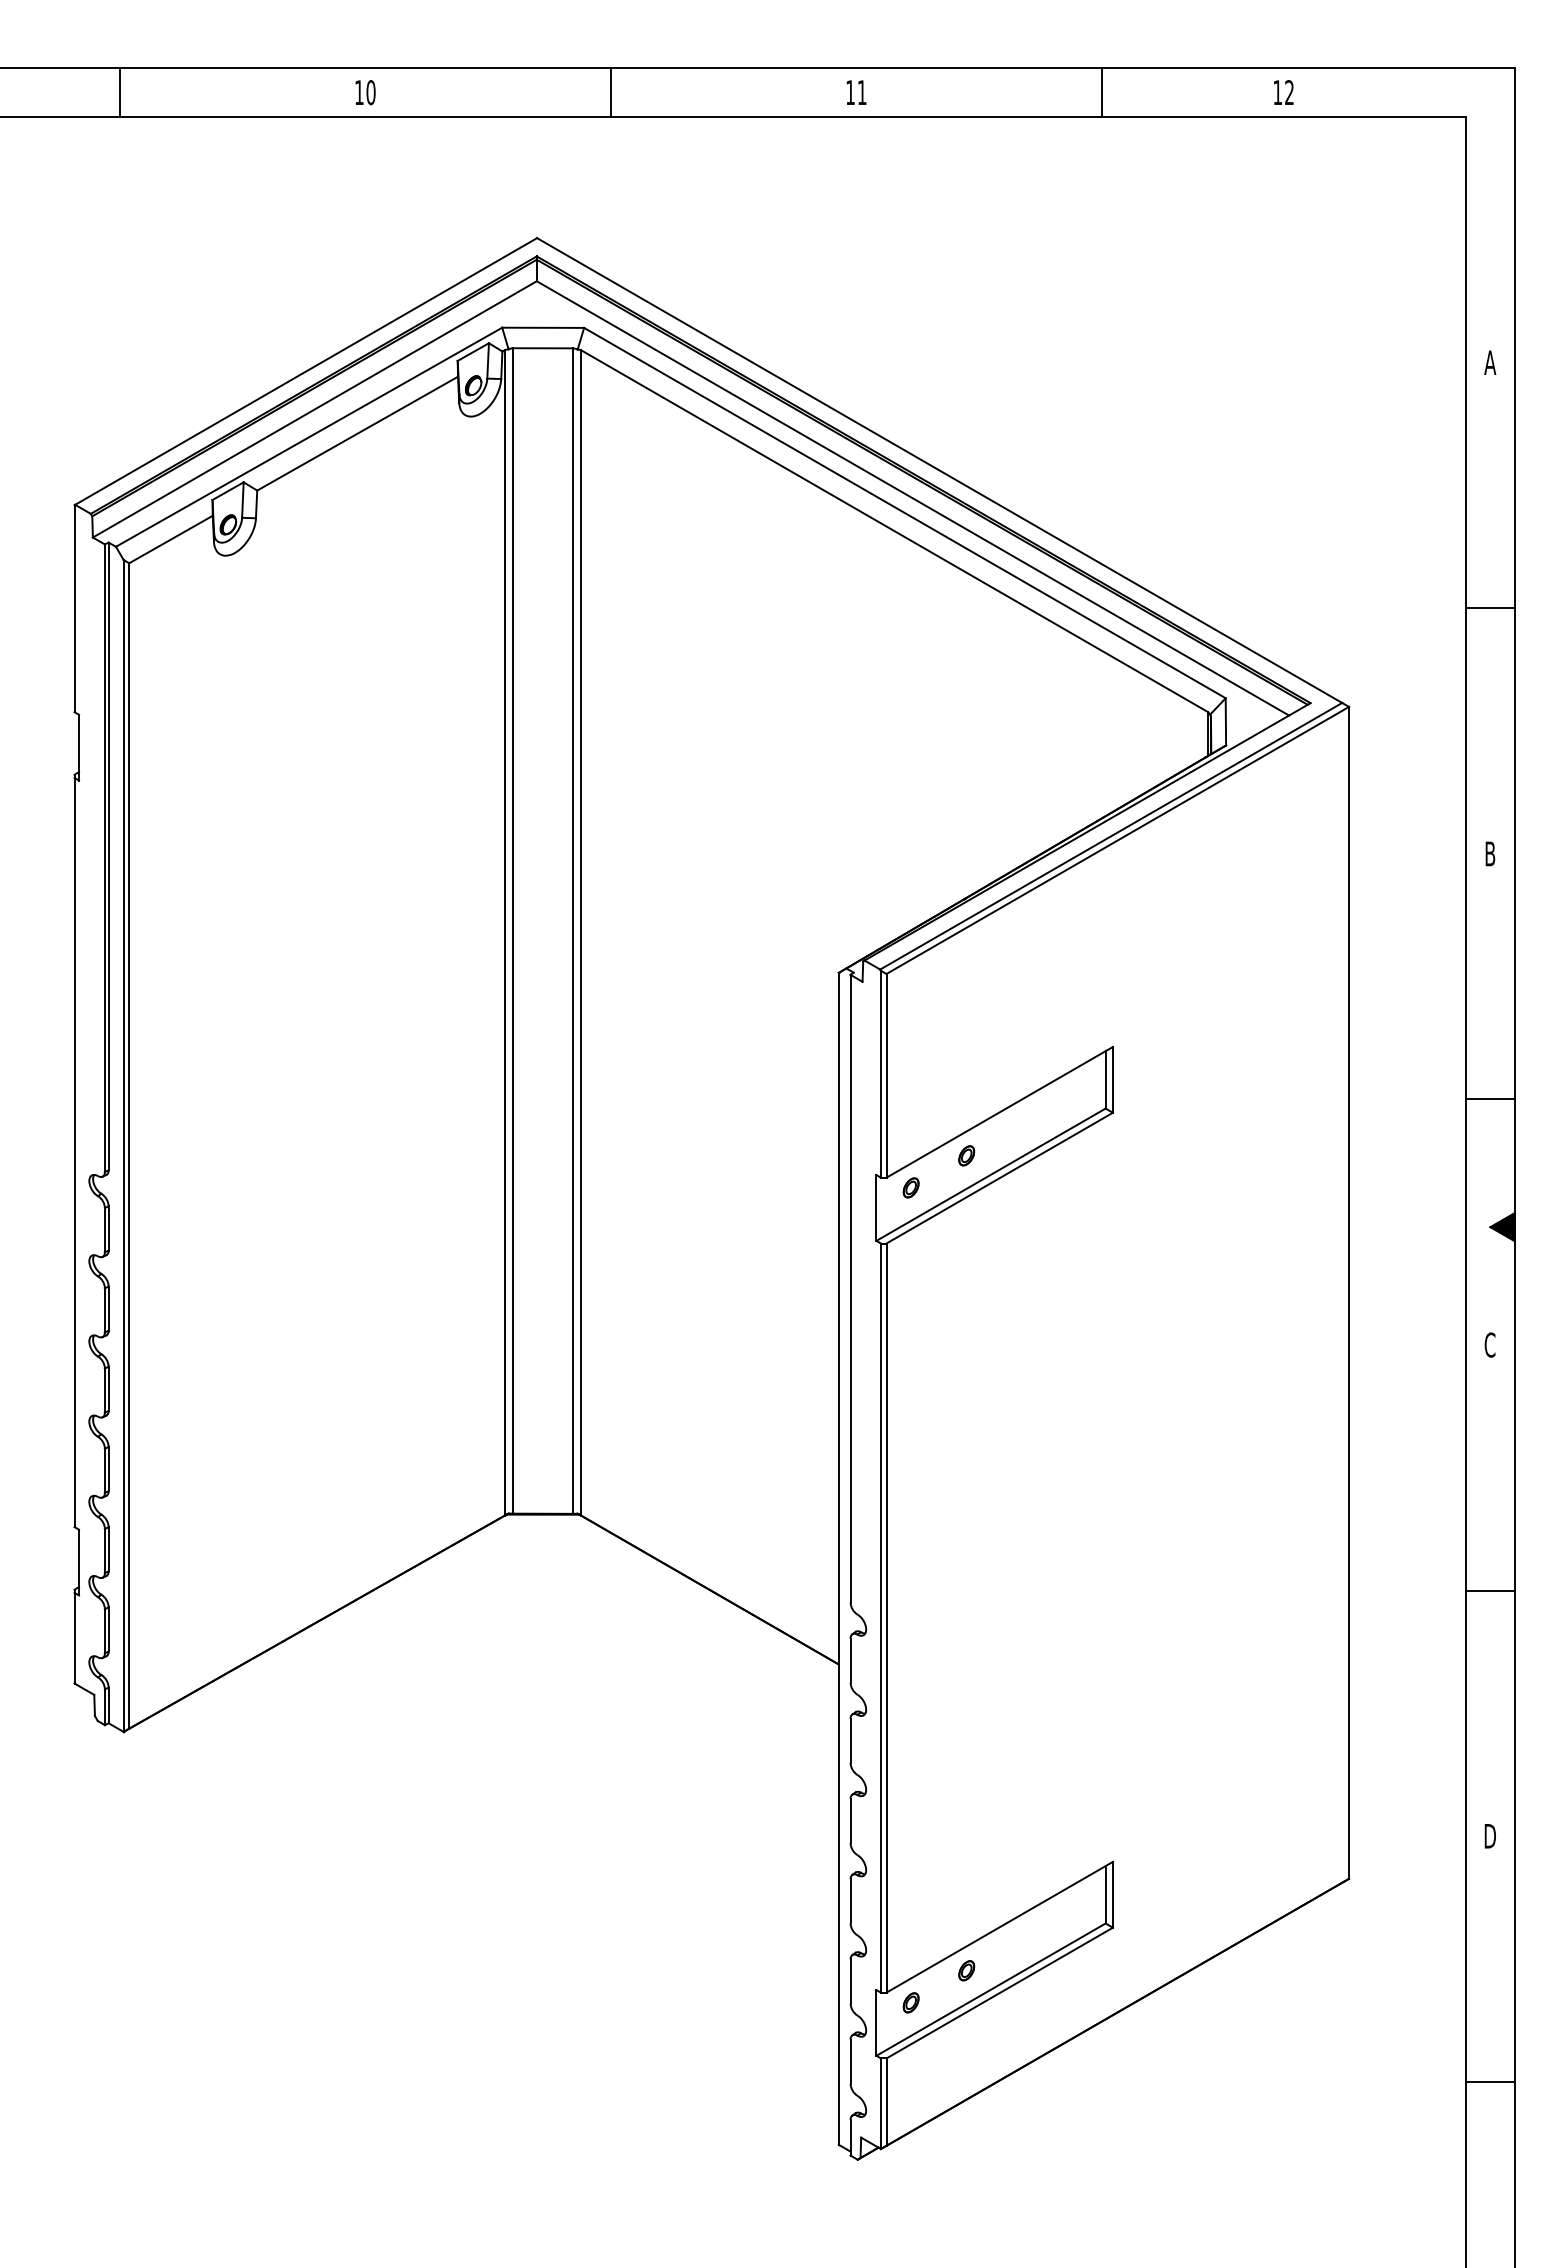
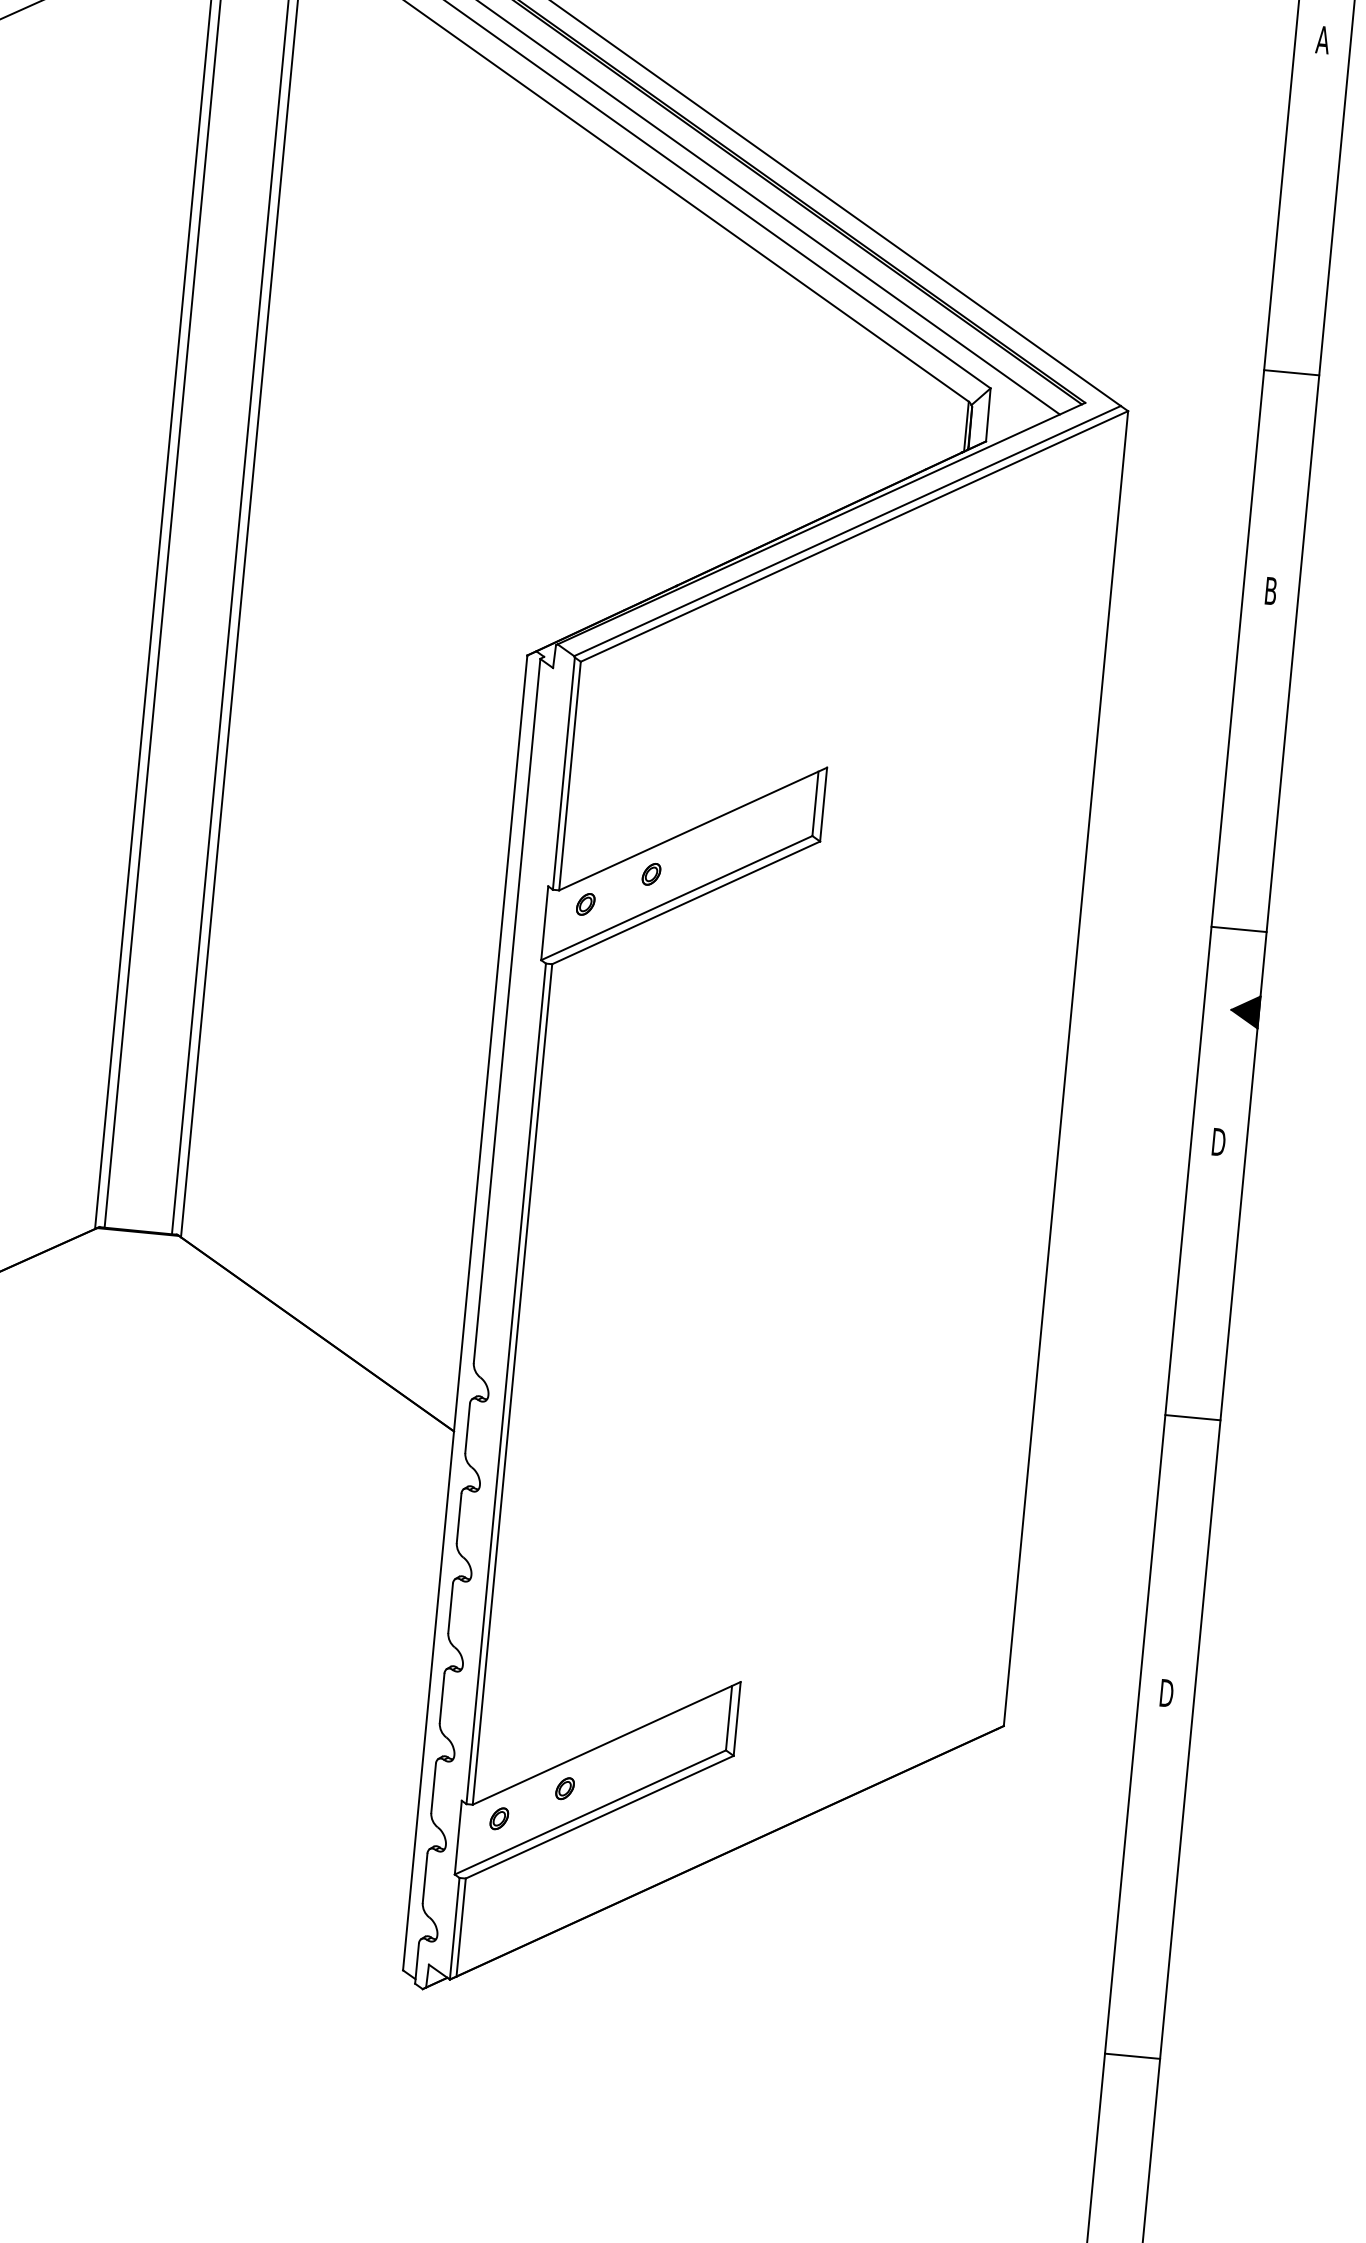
line: (1489, 608) -> (1290, 372), moved
line: (1489, 1099) -> (1238, 929), moved
text: (1489, 1344) -> (1218, 1141), C -> D
line: (1489, 2081) -> (1131, 2055), moved

